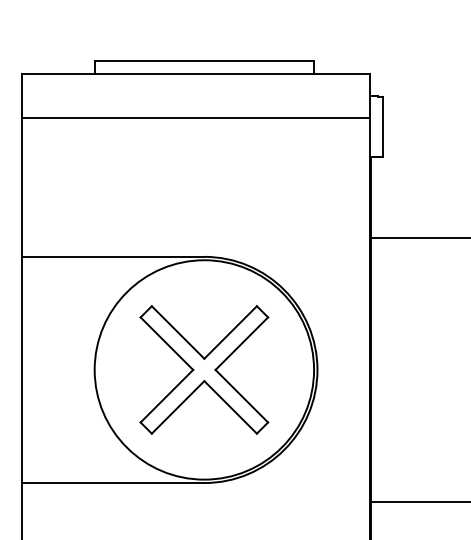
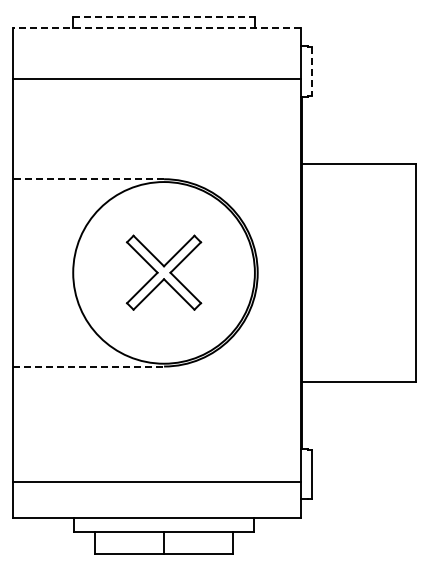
line: (204, 61) -> (164, 17), solid -> dashed
line: (195, 73) -> (156, 27), solid -> dashed
line: (195, 117) -> (156, 78), moved
line: (382, 126) -> (311, 71), solid -> dashed
line: (113, 257) -> (88, 179), solid -> dashed
part: (203, 369) -> (163, 272), size x0.7
line: (113, 482) -> (88, 366), solid -> dashed

